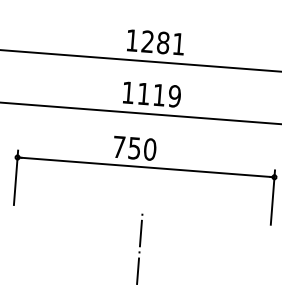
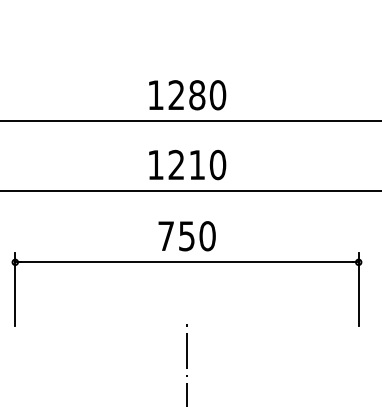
text: (178, 44) -> (217, 95), 1281 -> 1280
text: (159, 94) -> (197, 164), 1119 -> 1210
text: (134, 148) -> (186, 236), moved

